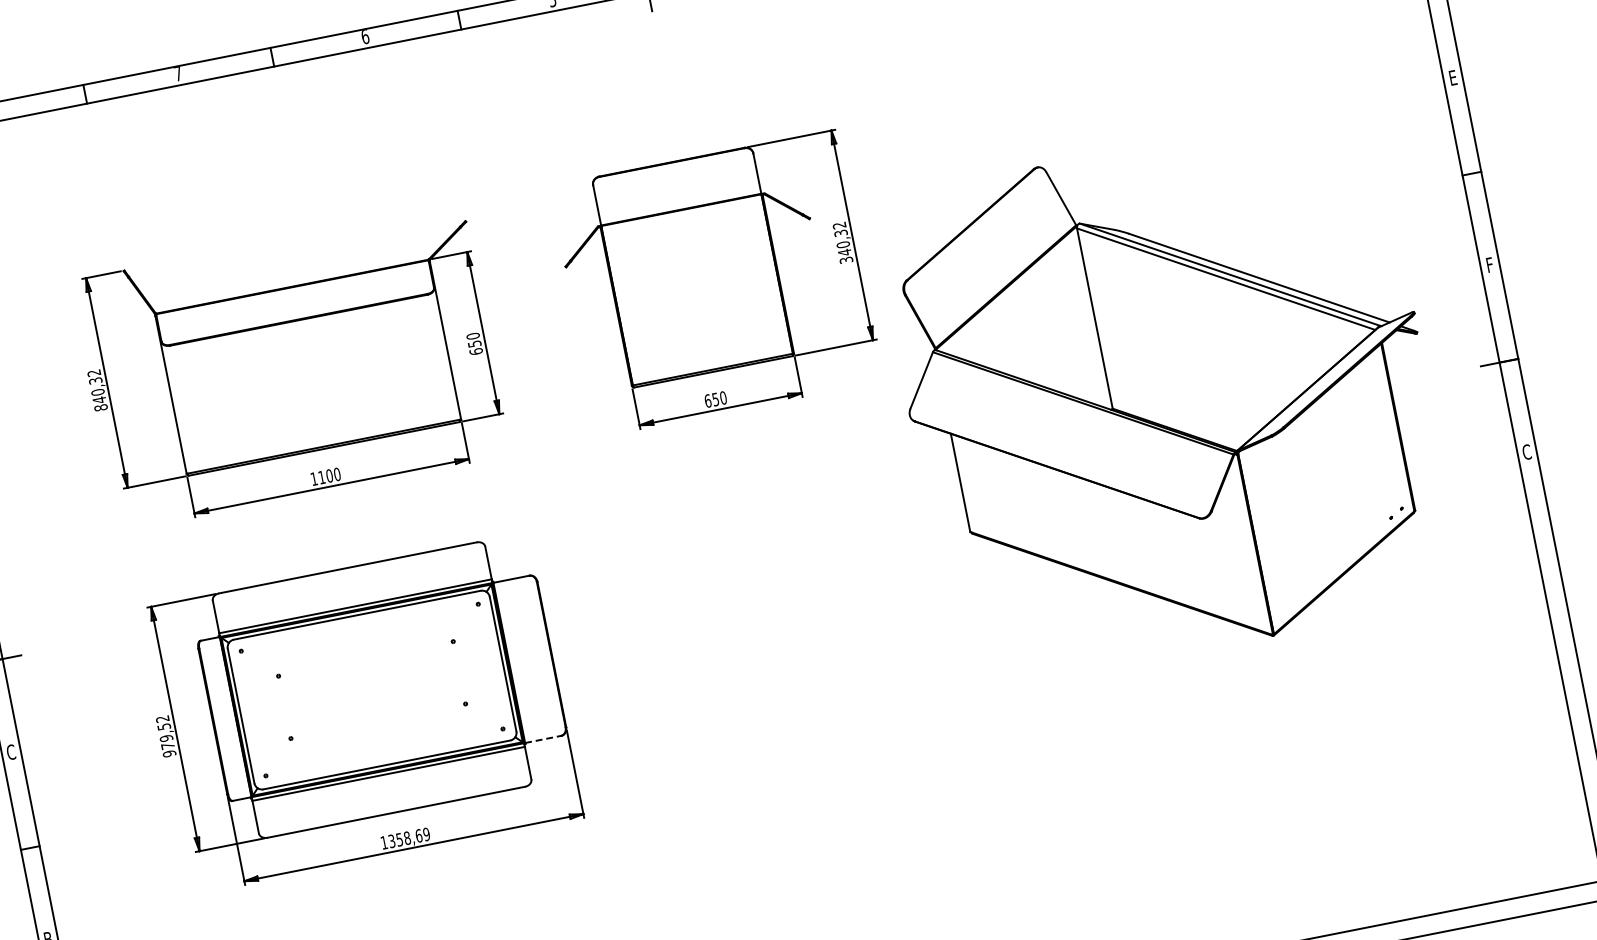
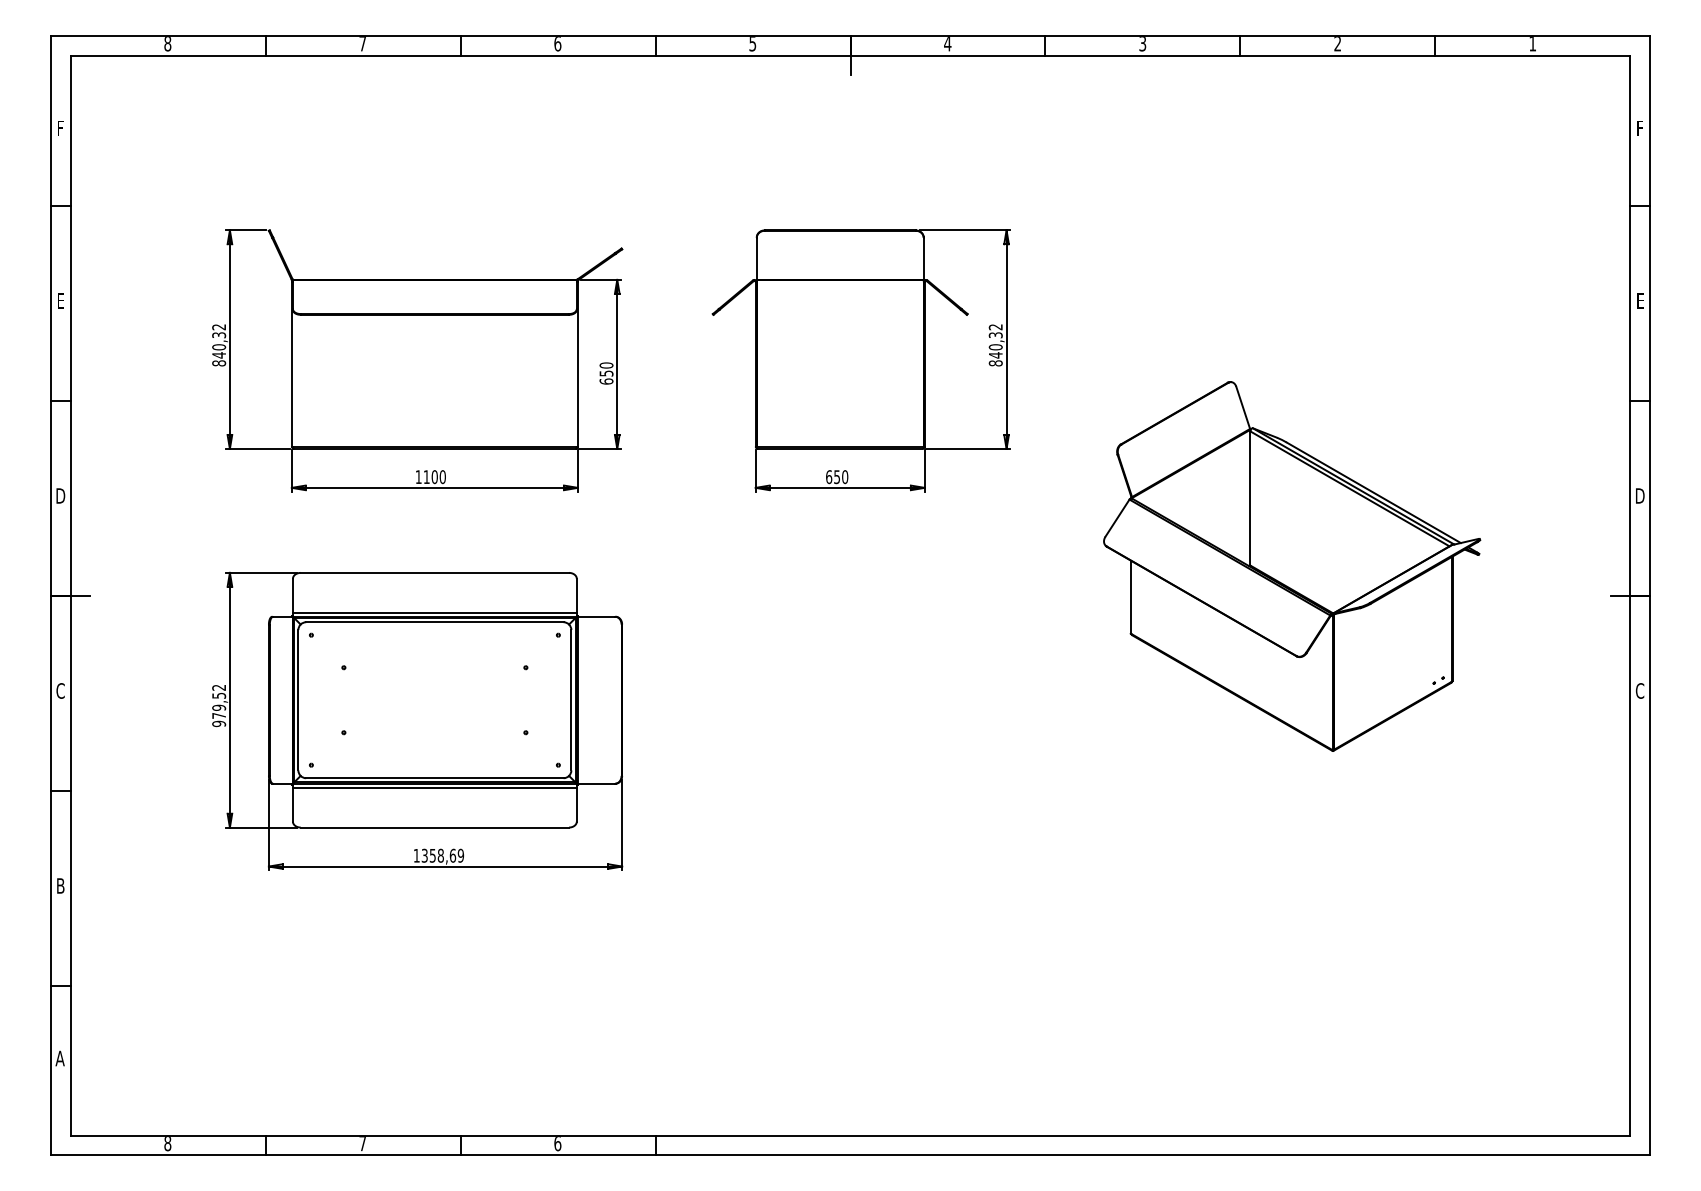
text: (846, 260) -> (995, 363), 340,32 -> 840,32
text: (1490, 264) -> (1640, 495), F -> D
part: (1169, 398) -> (1292, 566), size x0.71
line: (543, 739) -> (596, 783), dashed -> solid

